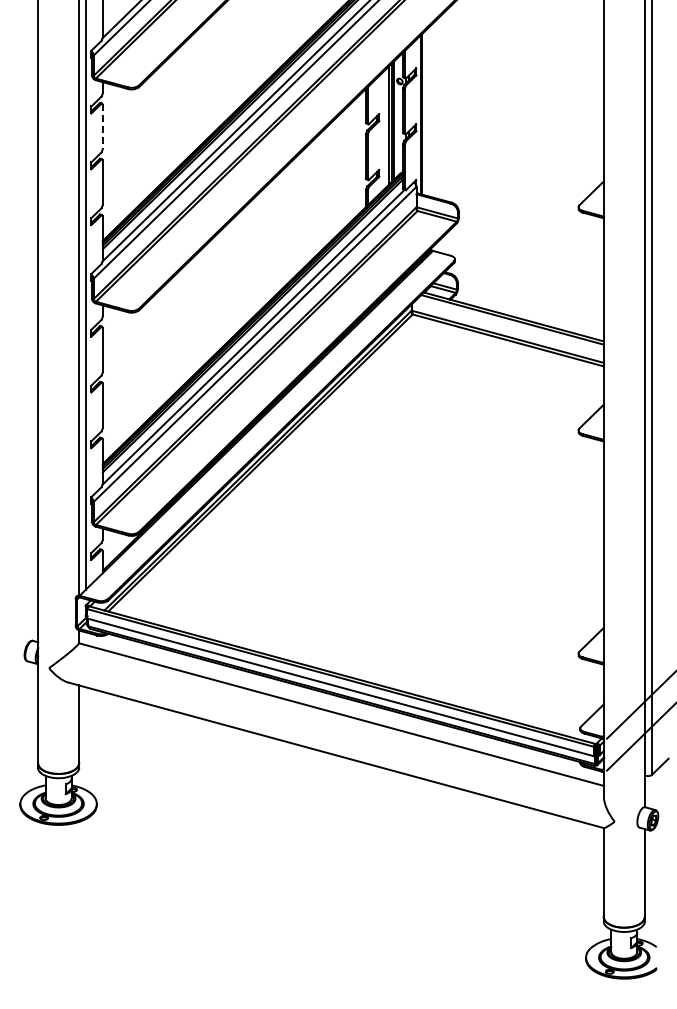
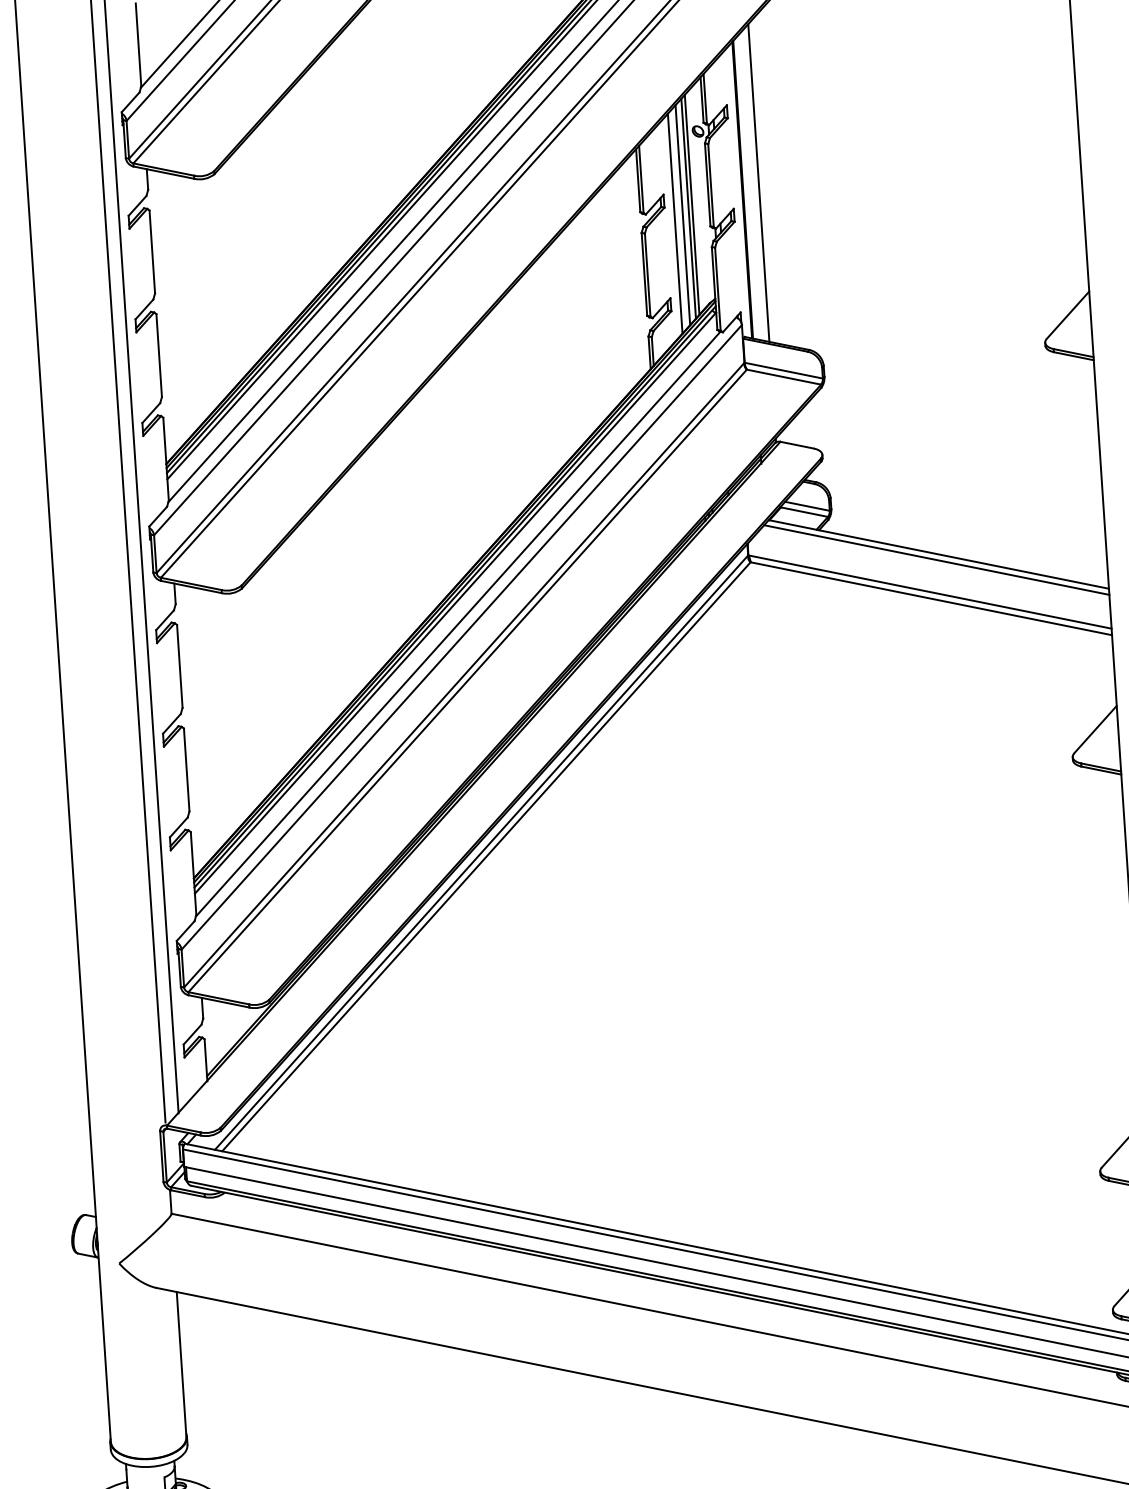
line: (430, 110) -> (758, 181), added
line: (102, 127) -> (151, 253), dashed -> solid
line: (384, 129) -> (675, 222), added

